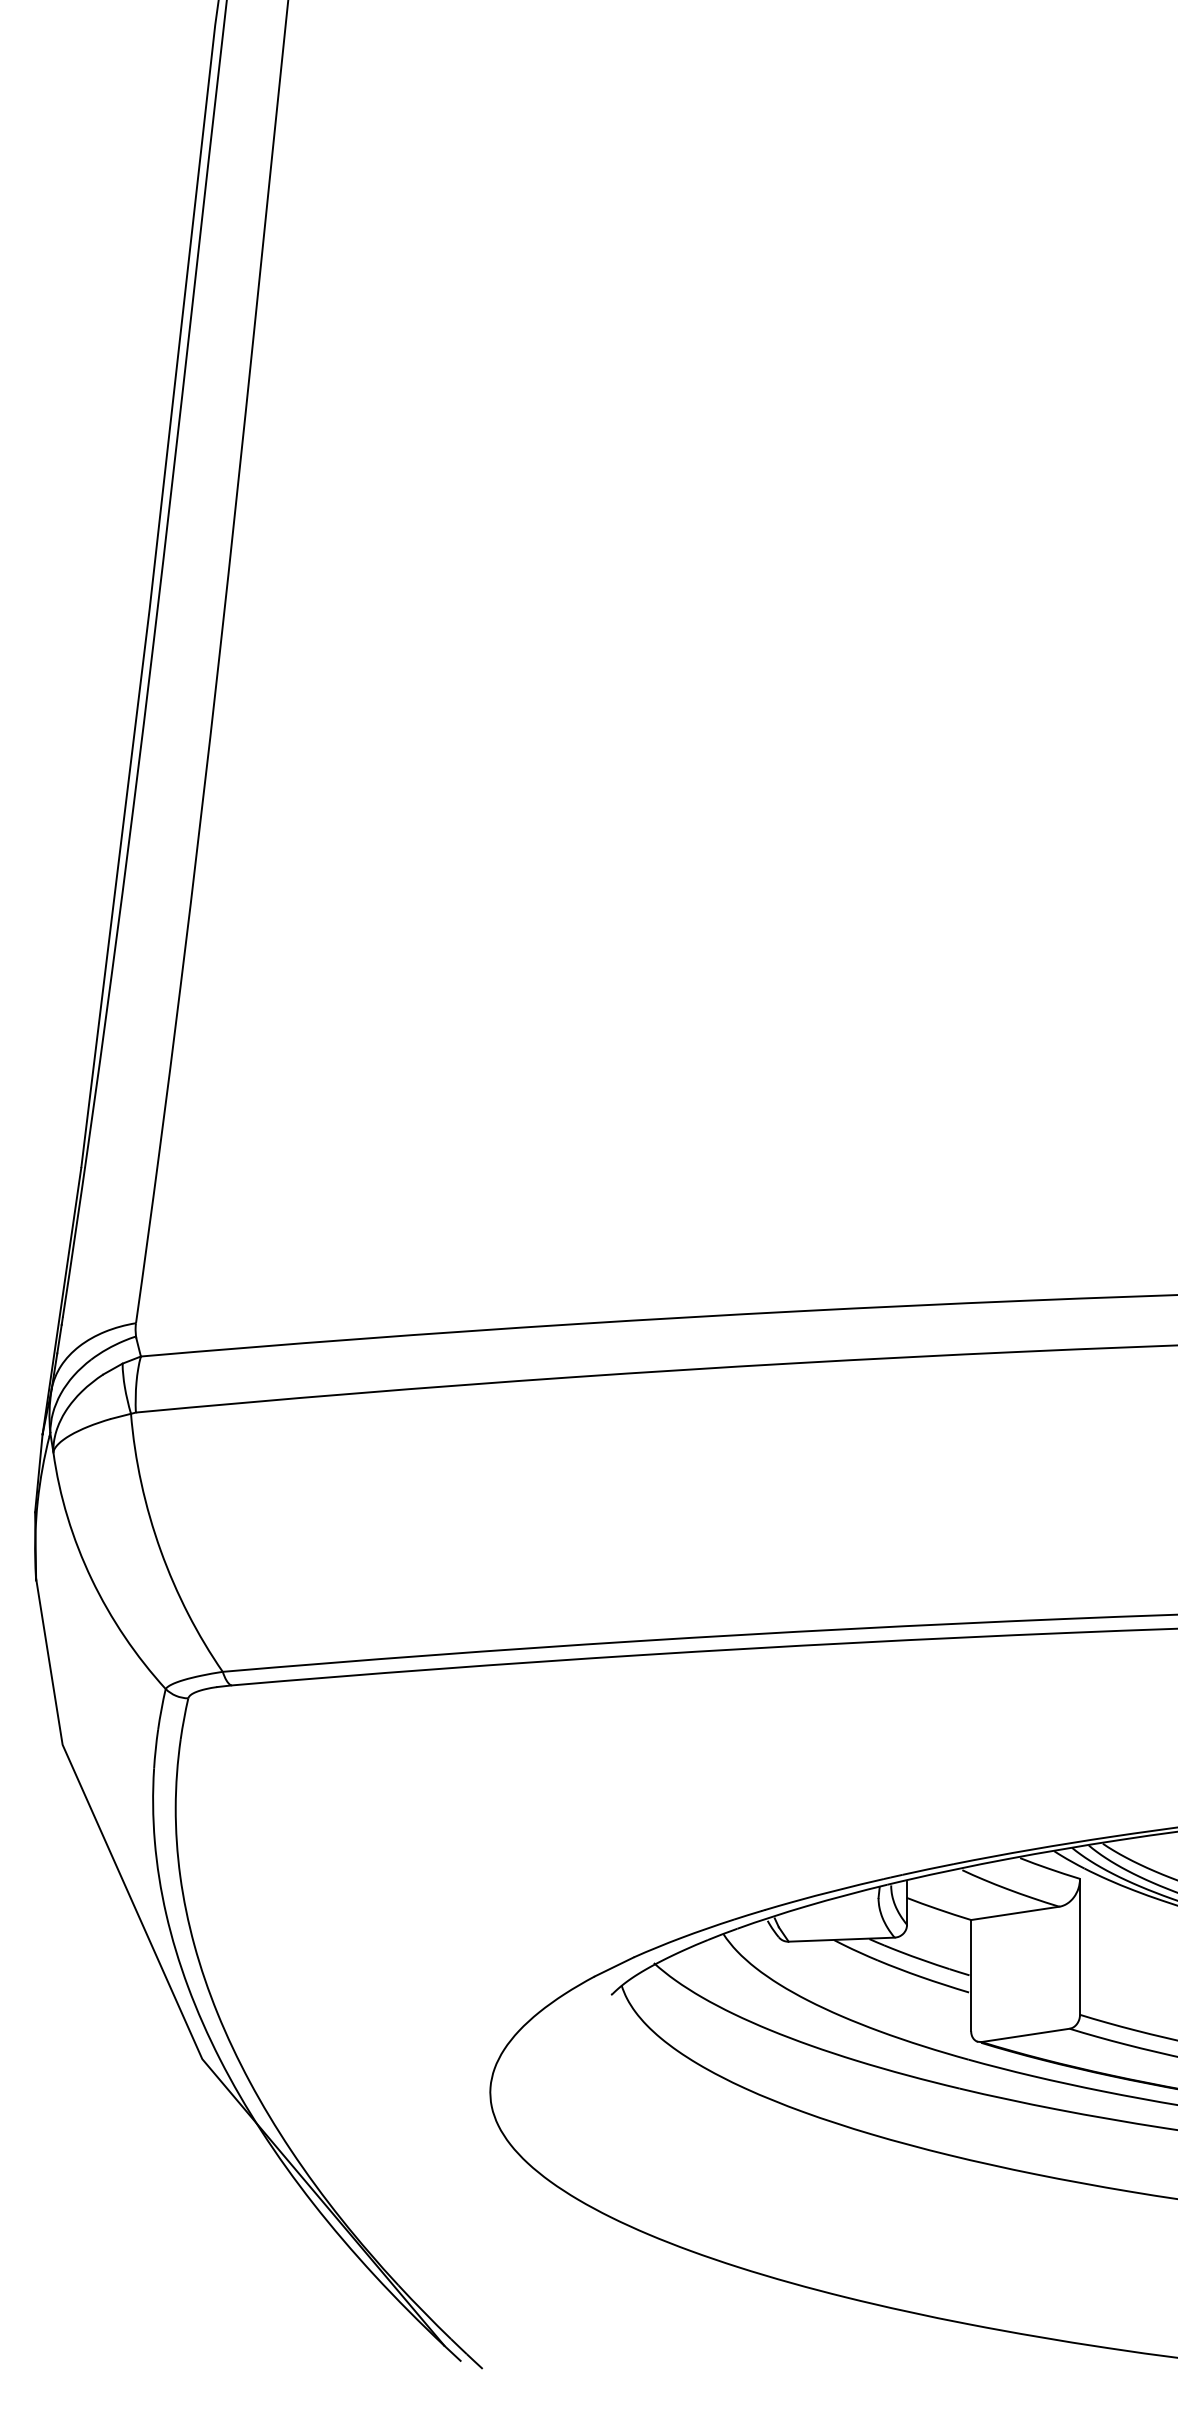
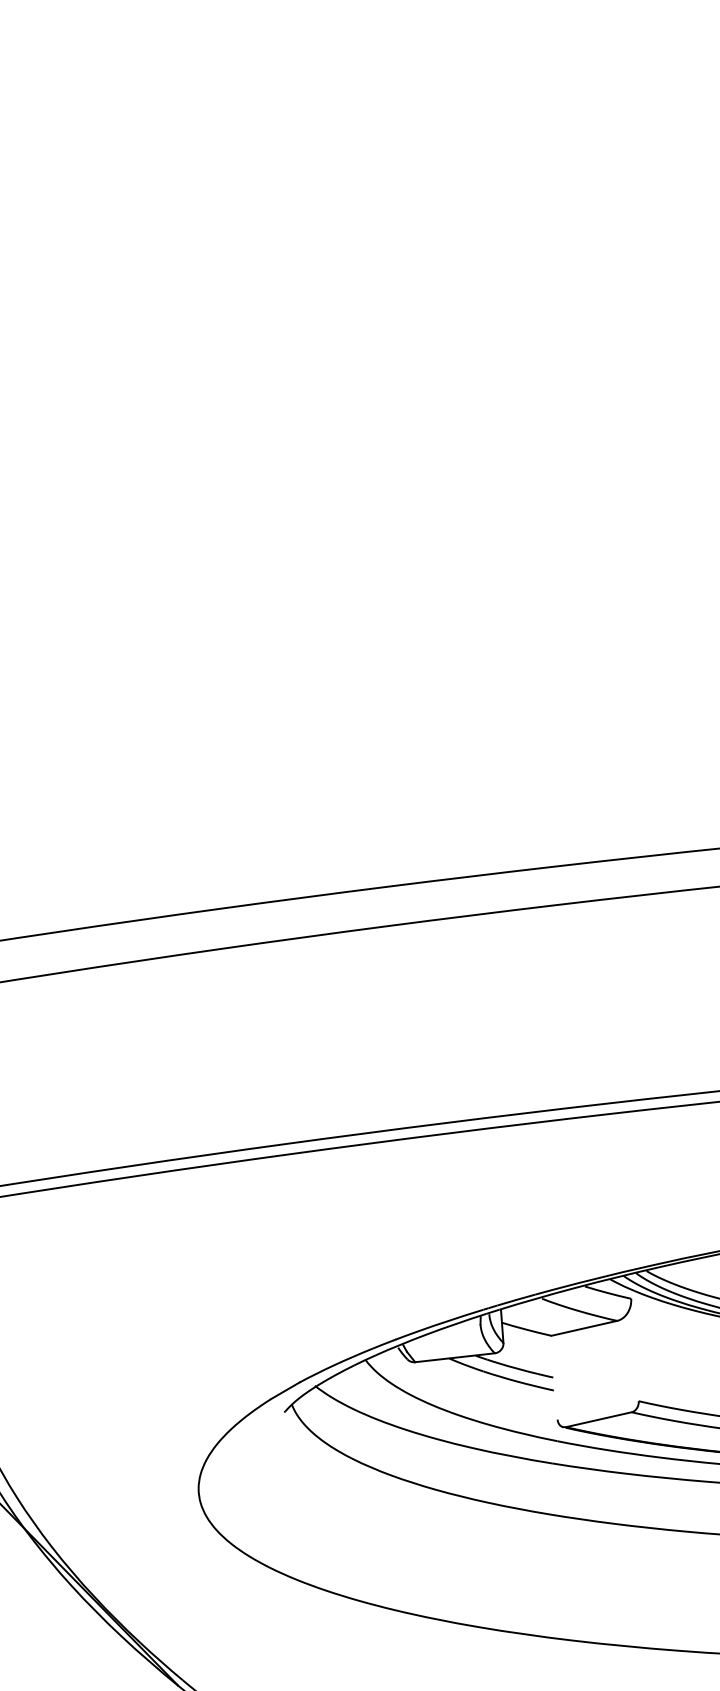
line: (1080, 1946) -> (635, 1349), removed
line: (971, 1975) -> (554, 1377), removed

